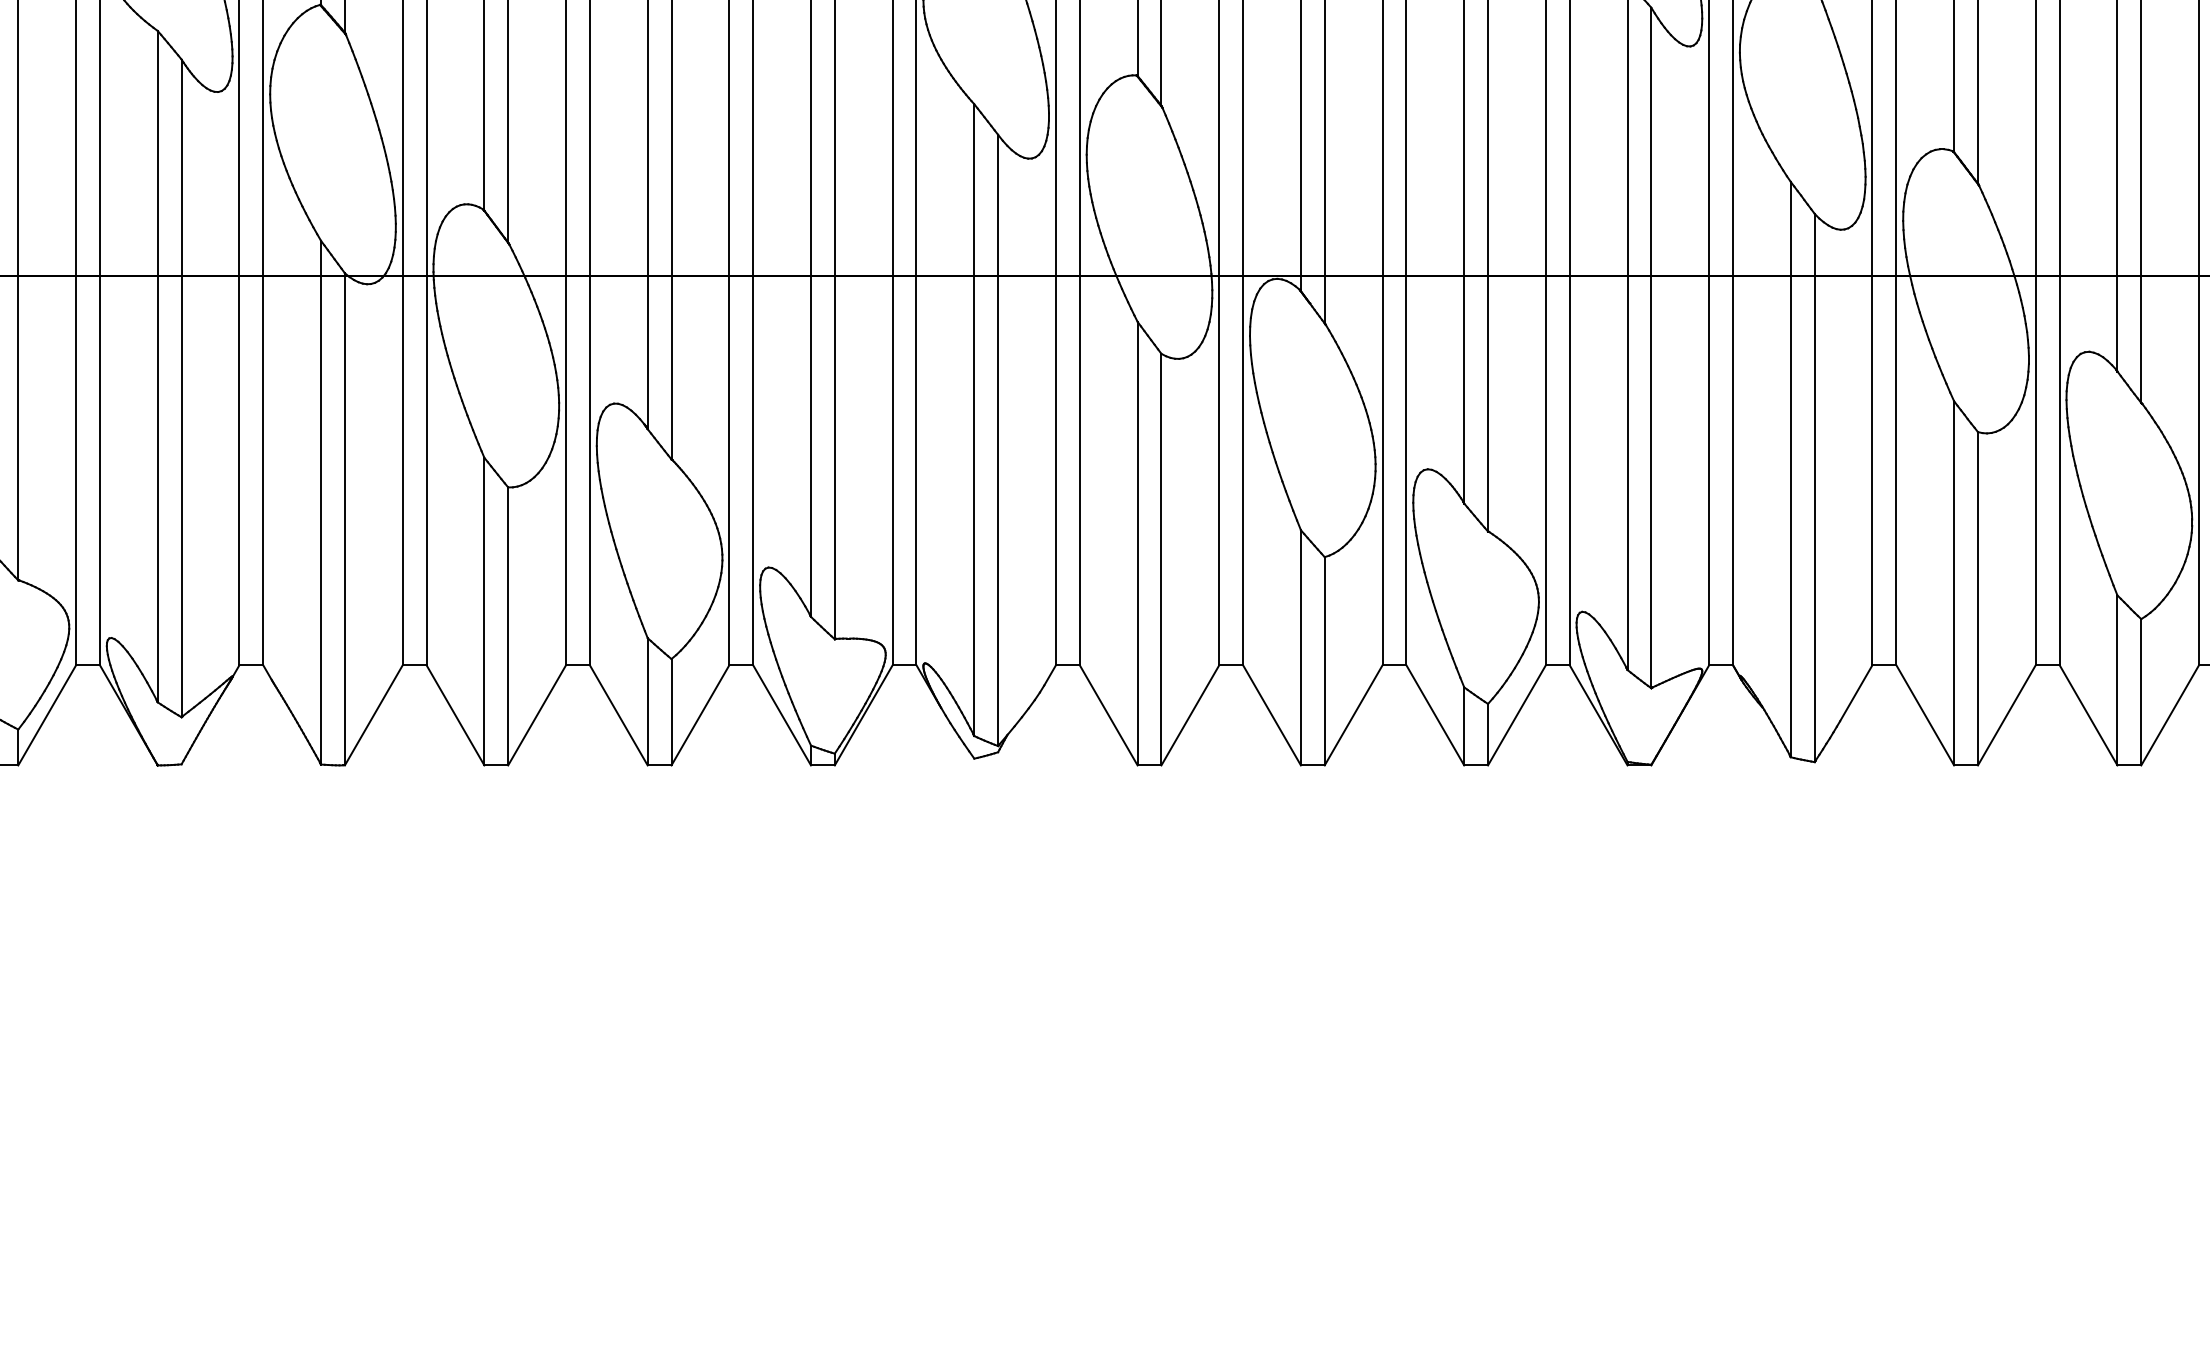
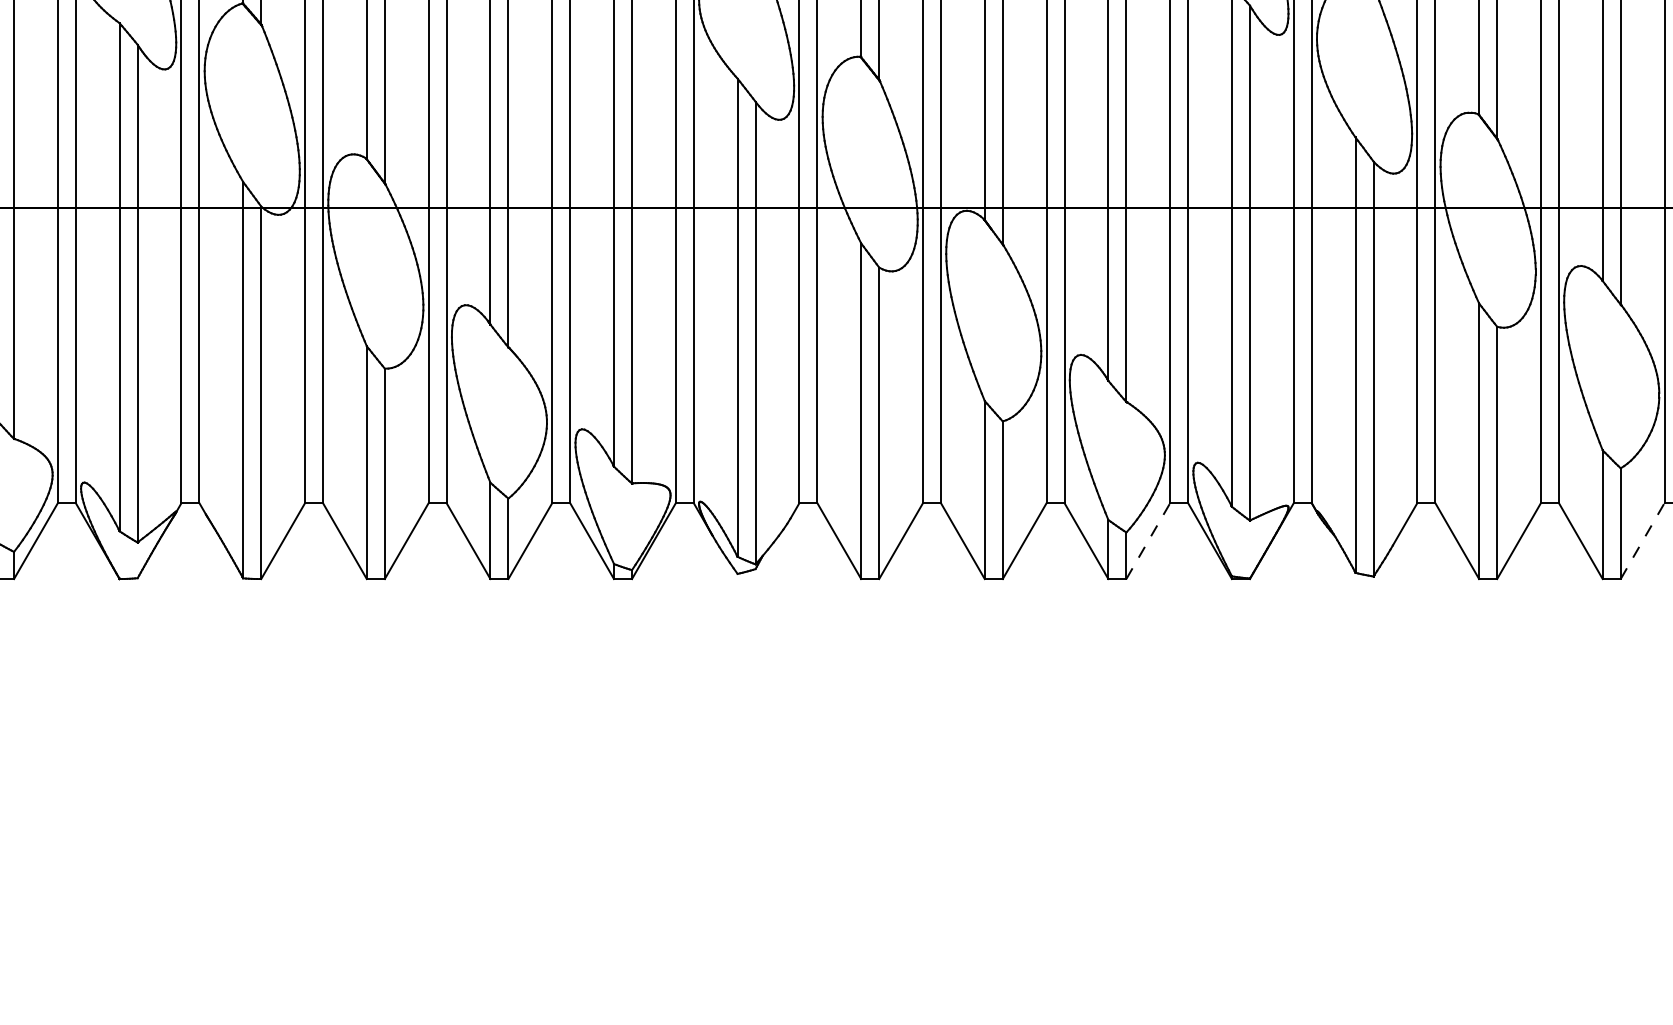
line: (1516, 715) -> (1147, 541), solid -> dashed
line: (2170, 715) -> (1642, 541), solid -> dashed

